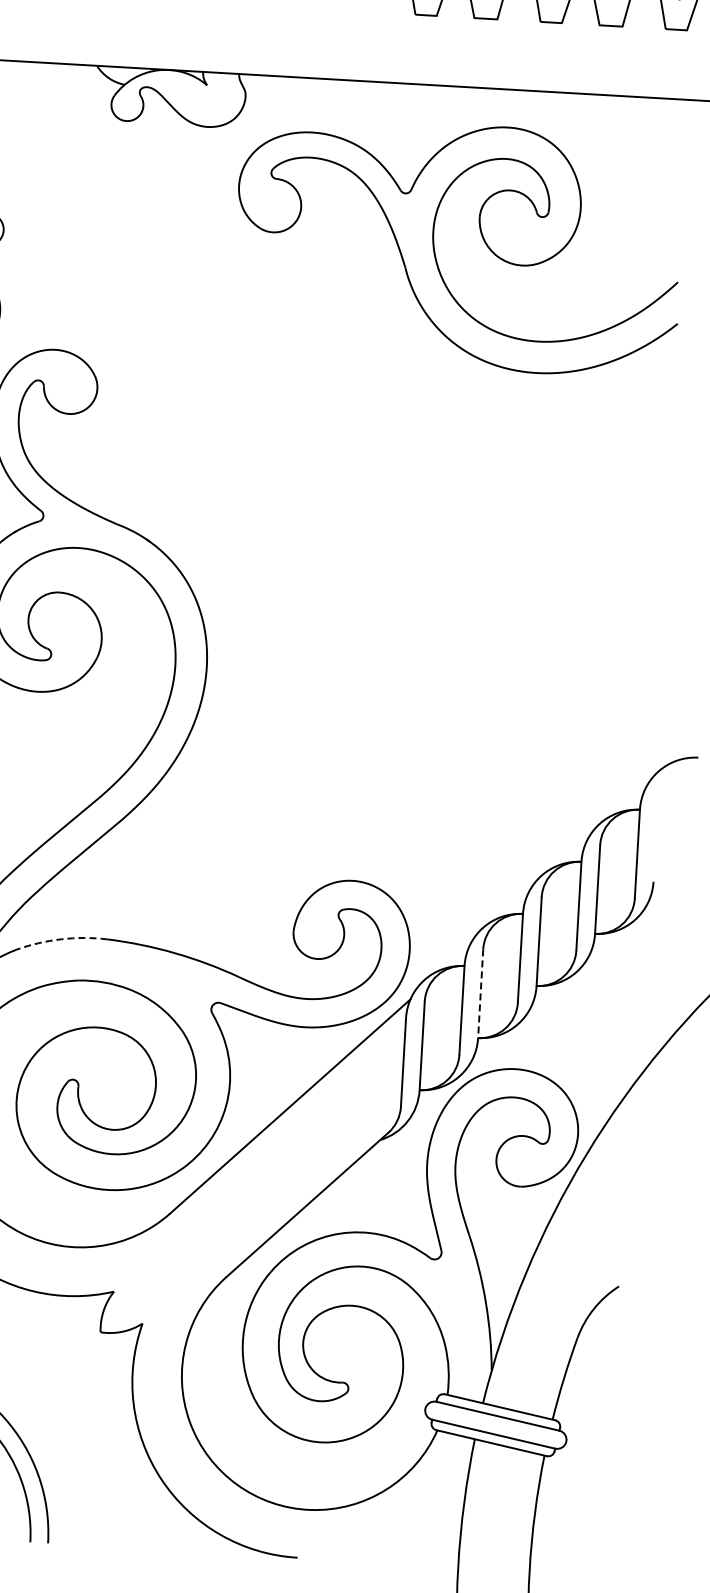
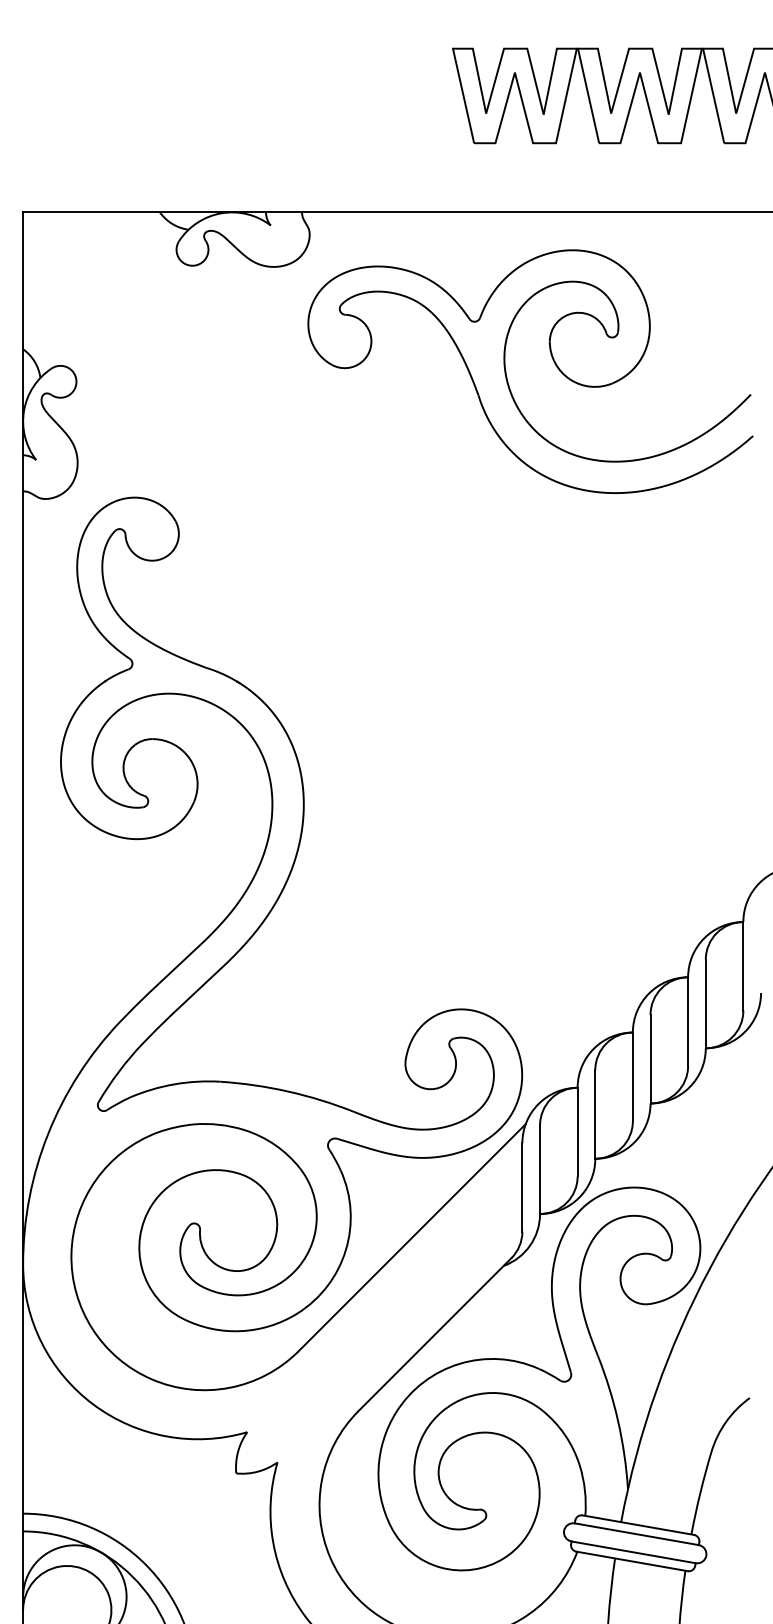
arc: (61, 939) -> (174, 1084), dashed -> solid
line: (480, 993) -> (595, 1114), dashed -> solid

